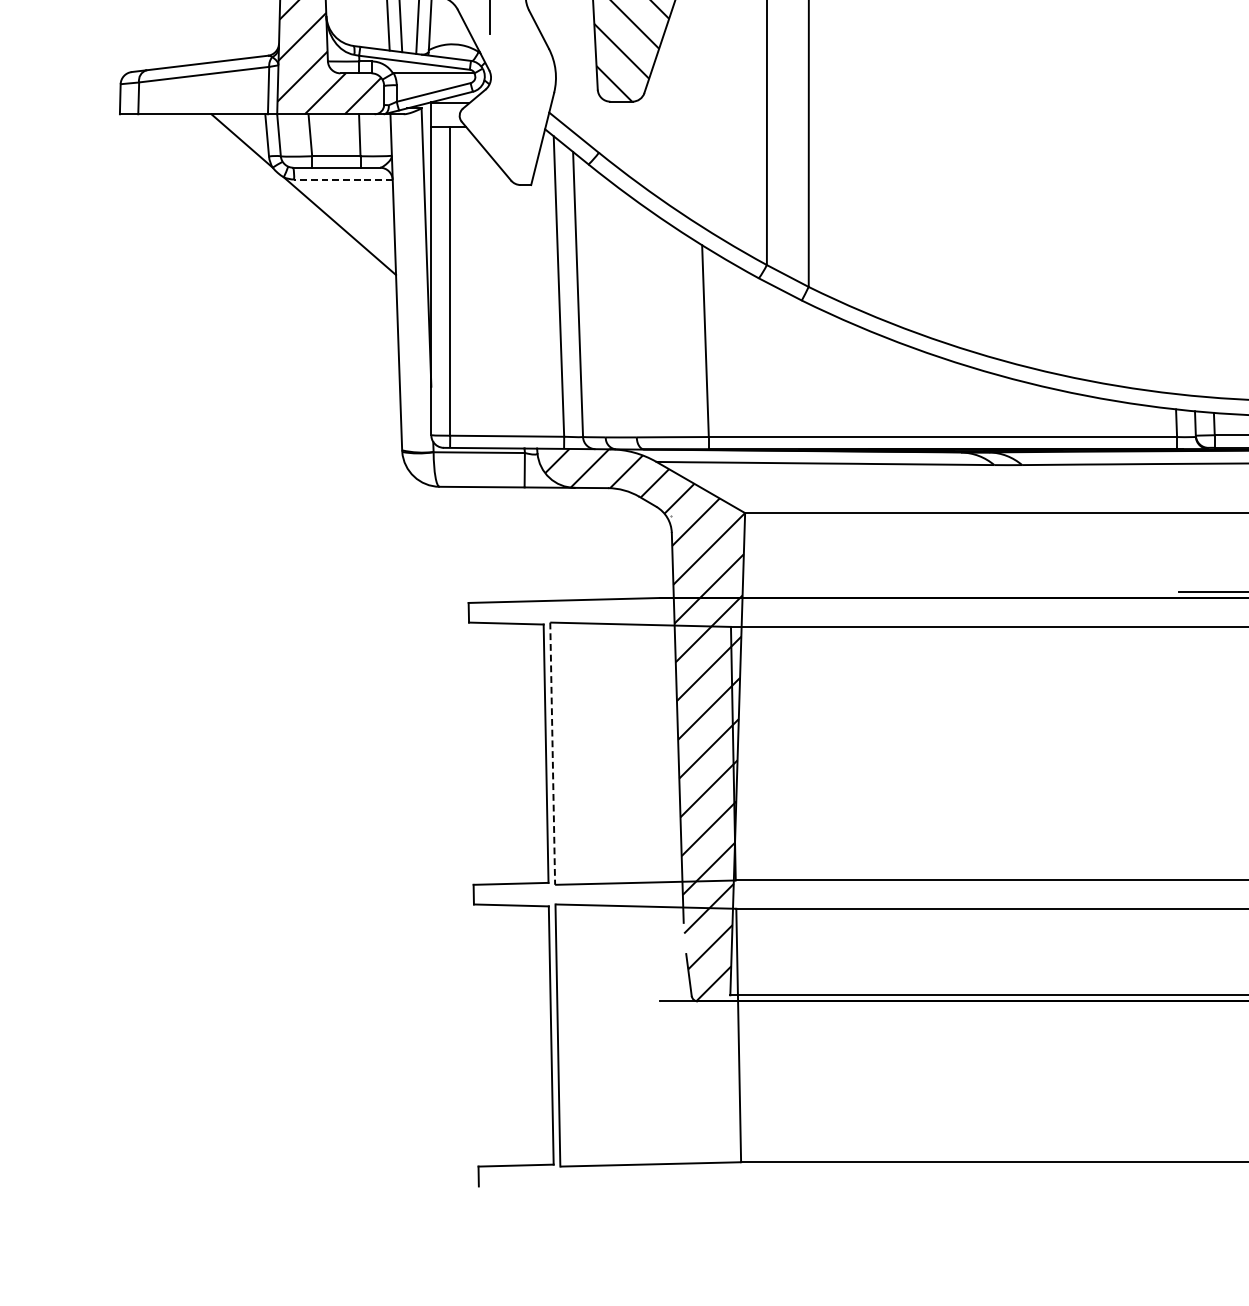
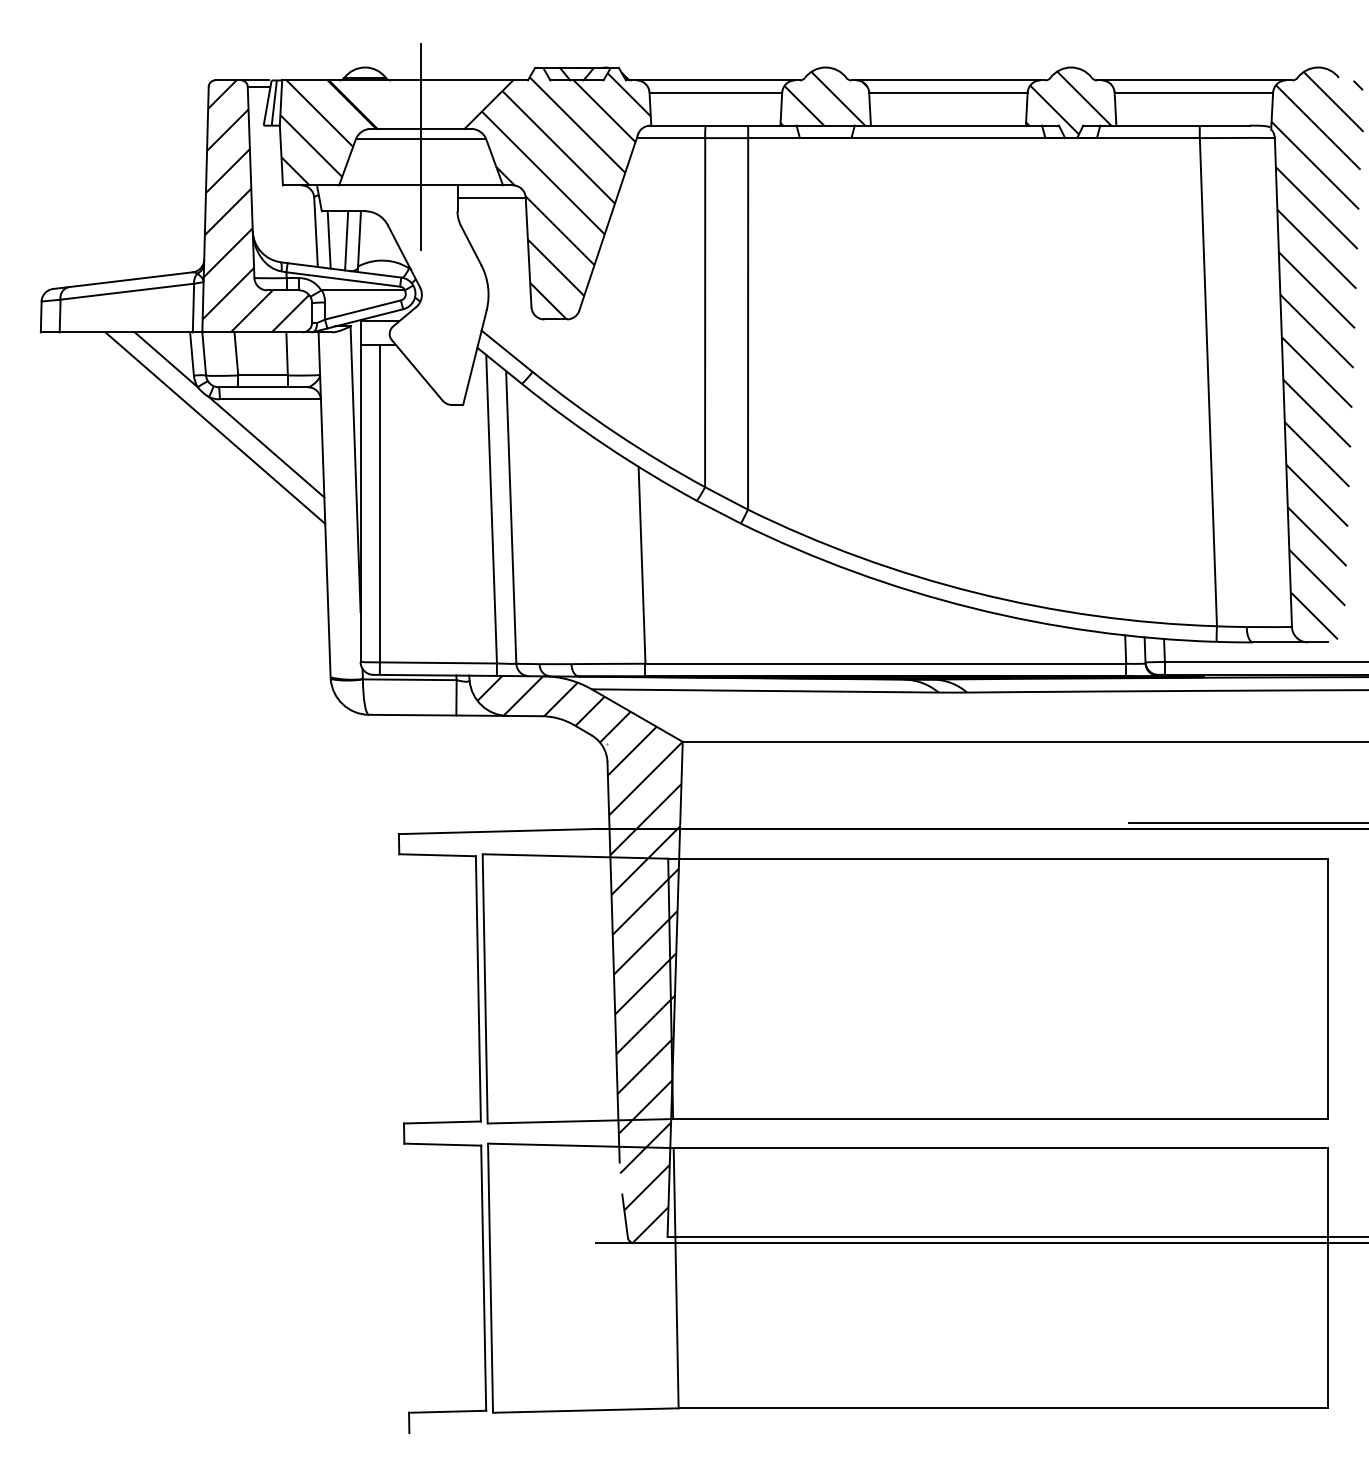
line: (343, 179) -> (270, 399), dashed -> solid
line: (290, 206) -> (215, 427), added
line: (553, 753) -> (485, 988), dashed -> solid

